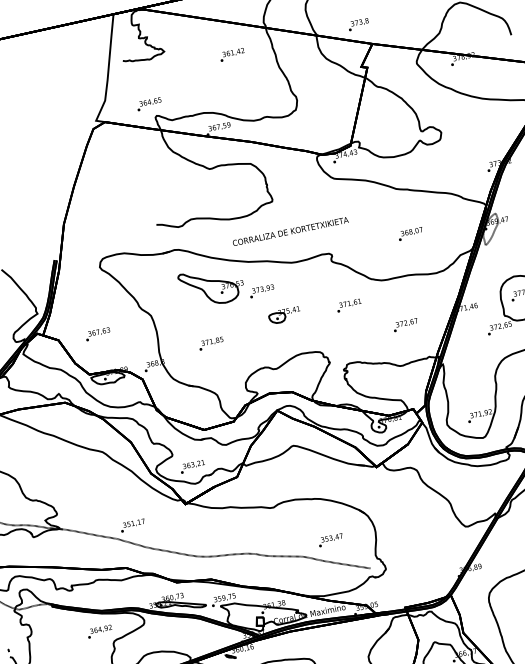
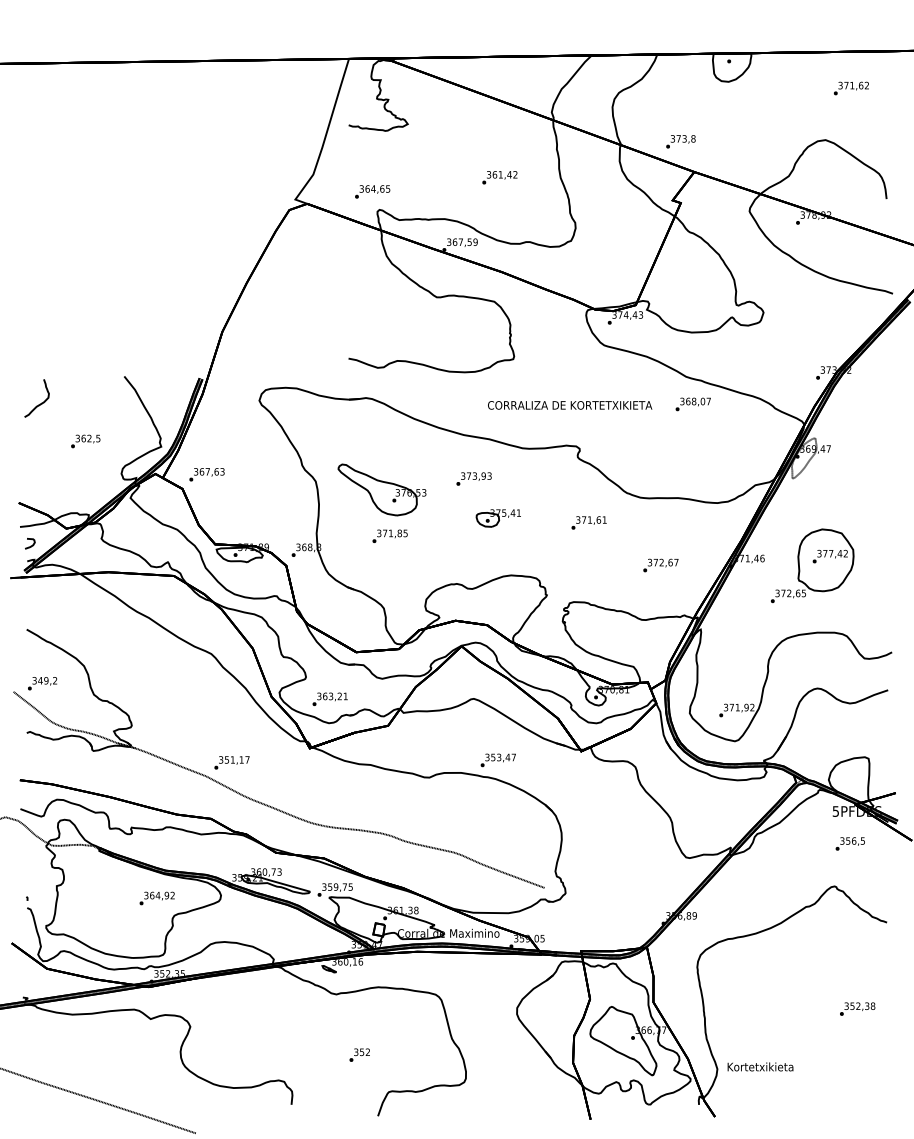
text: (232, 54) -> (499, 177), moved
text: (290, 231) -> (570, 405), moved
text: (410, 234) -> (692, 404), moved
part: (211, 286) -> (381, 489), moved
text: (97, 334) -> (206, 474), moved
text: (330, 540) -> (497, 760), moved

